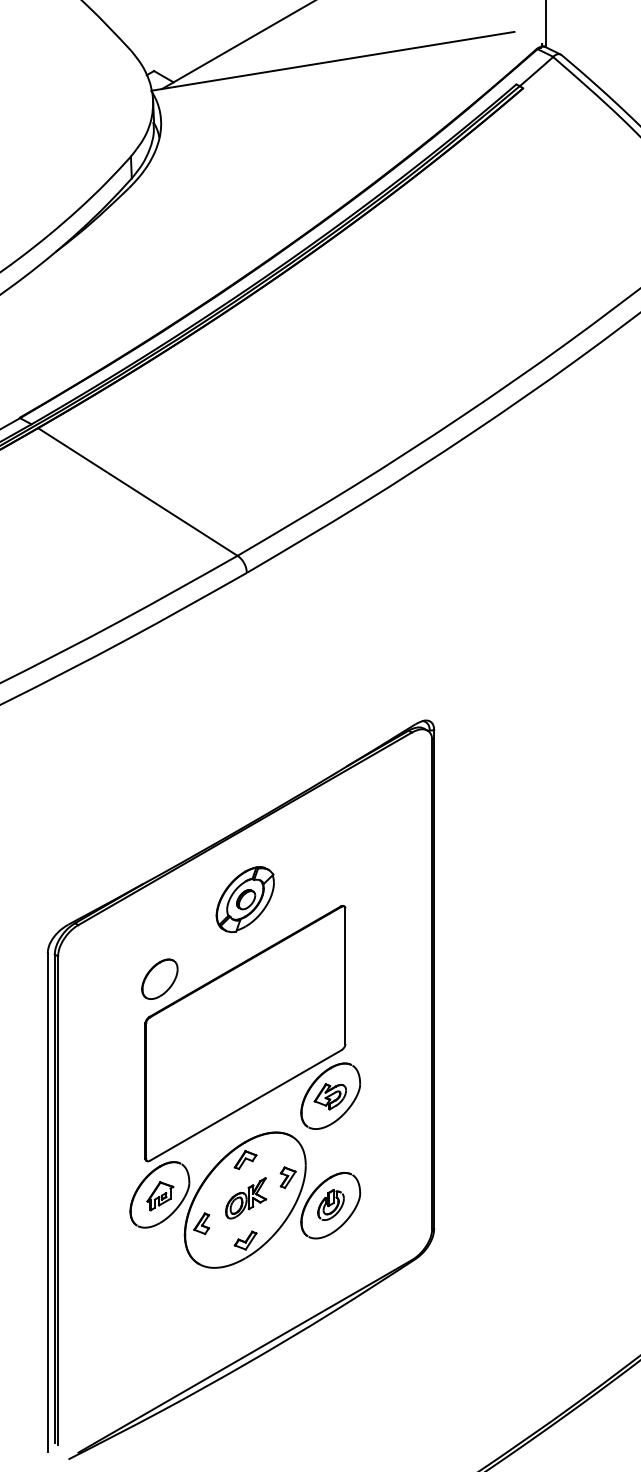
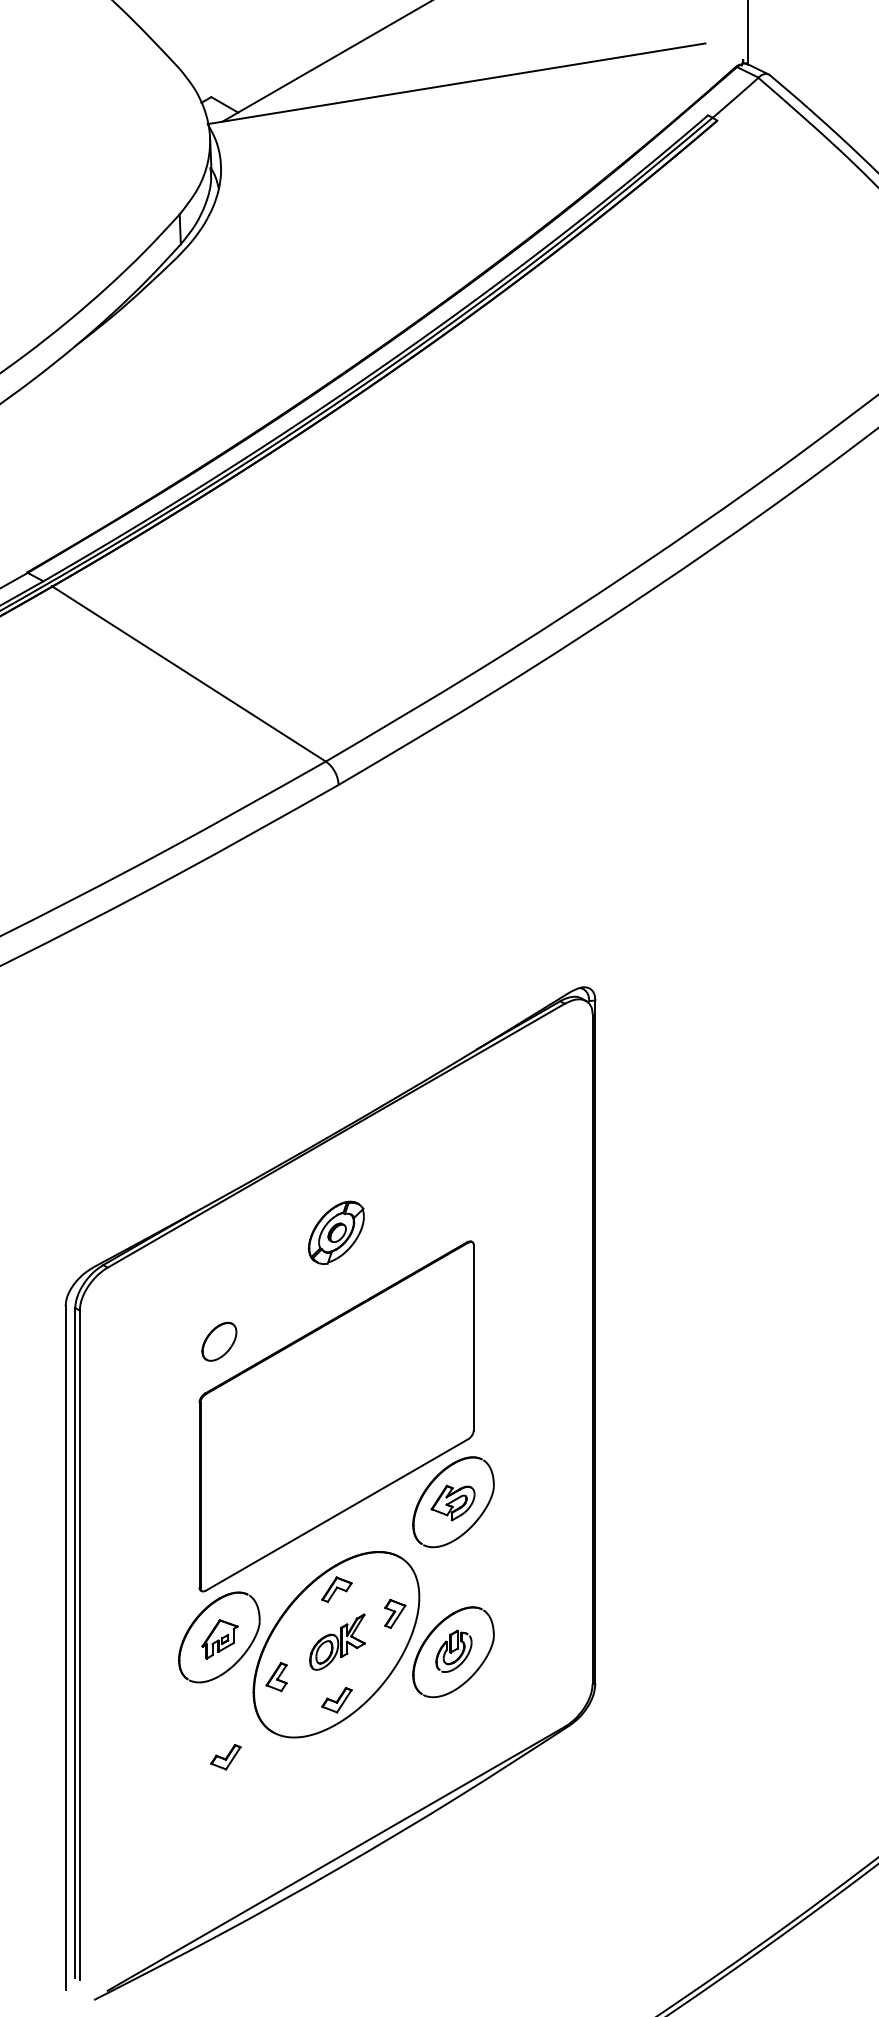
part: (245, 899) -> (336, 1232), size x0.7
part: (159, 978) -> (219, 1341), size x0.7
part: (164, 1282) -> (225, 1757), added

